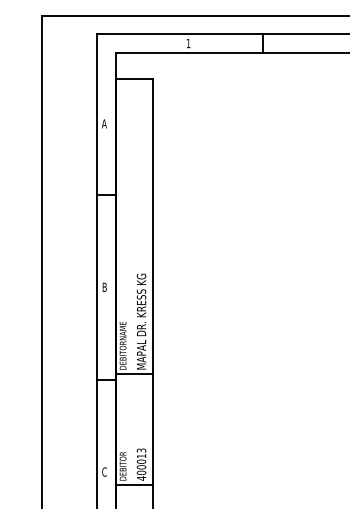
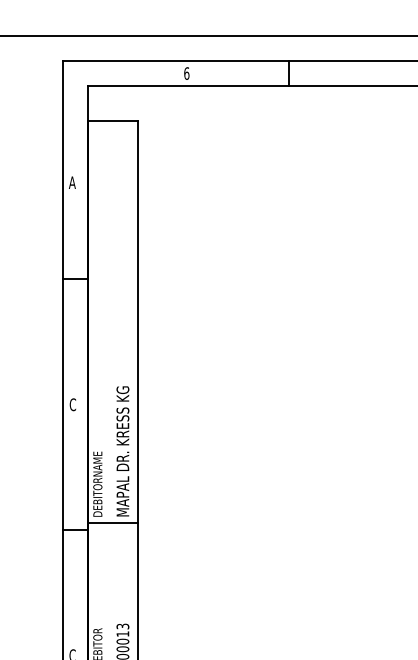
text: (188, 43) -> (186, 73), 1 -> 6
text: (104, 287) -> (72, 404), B -> C

